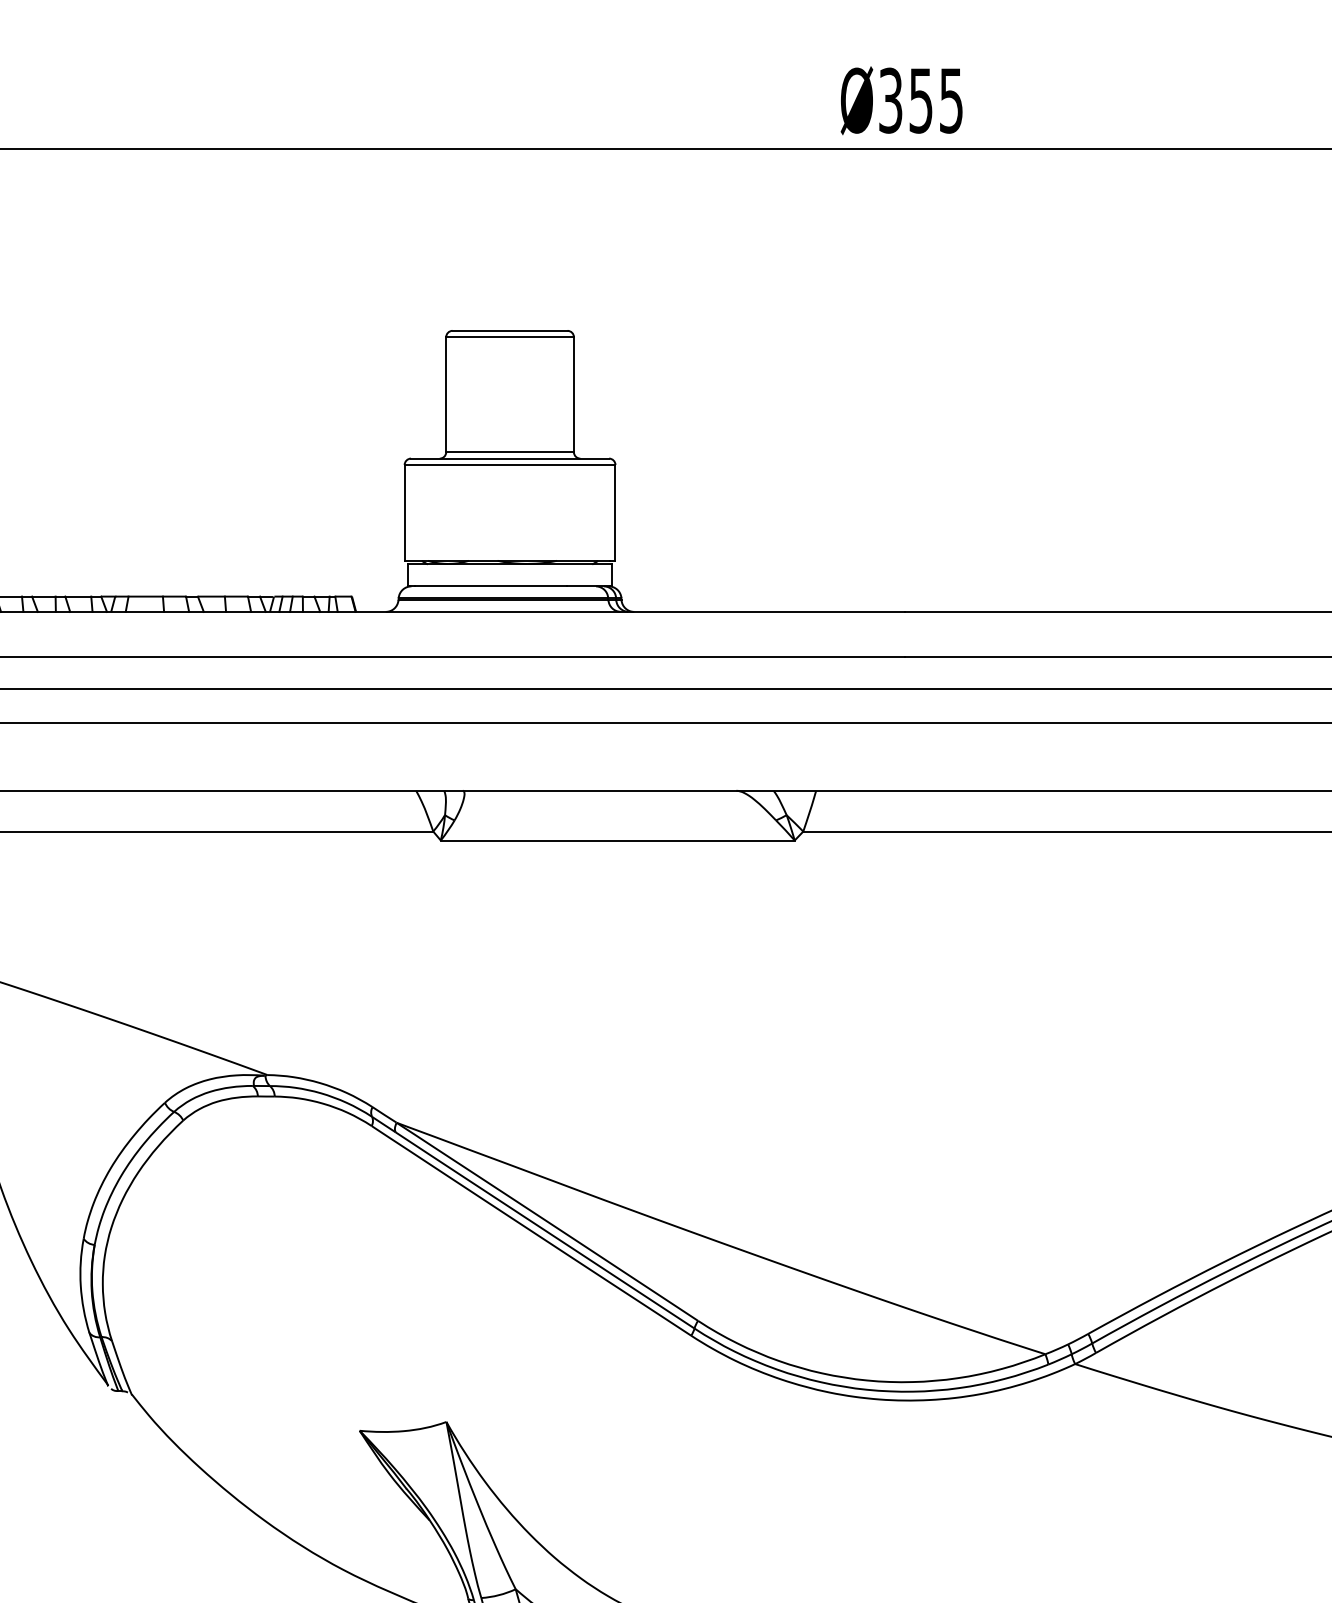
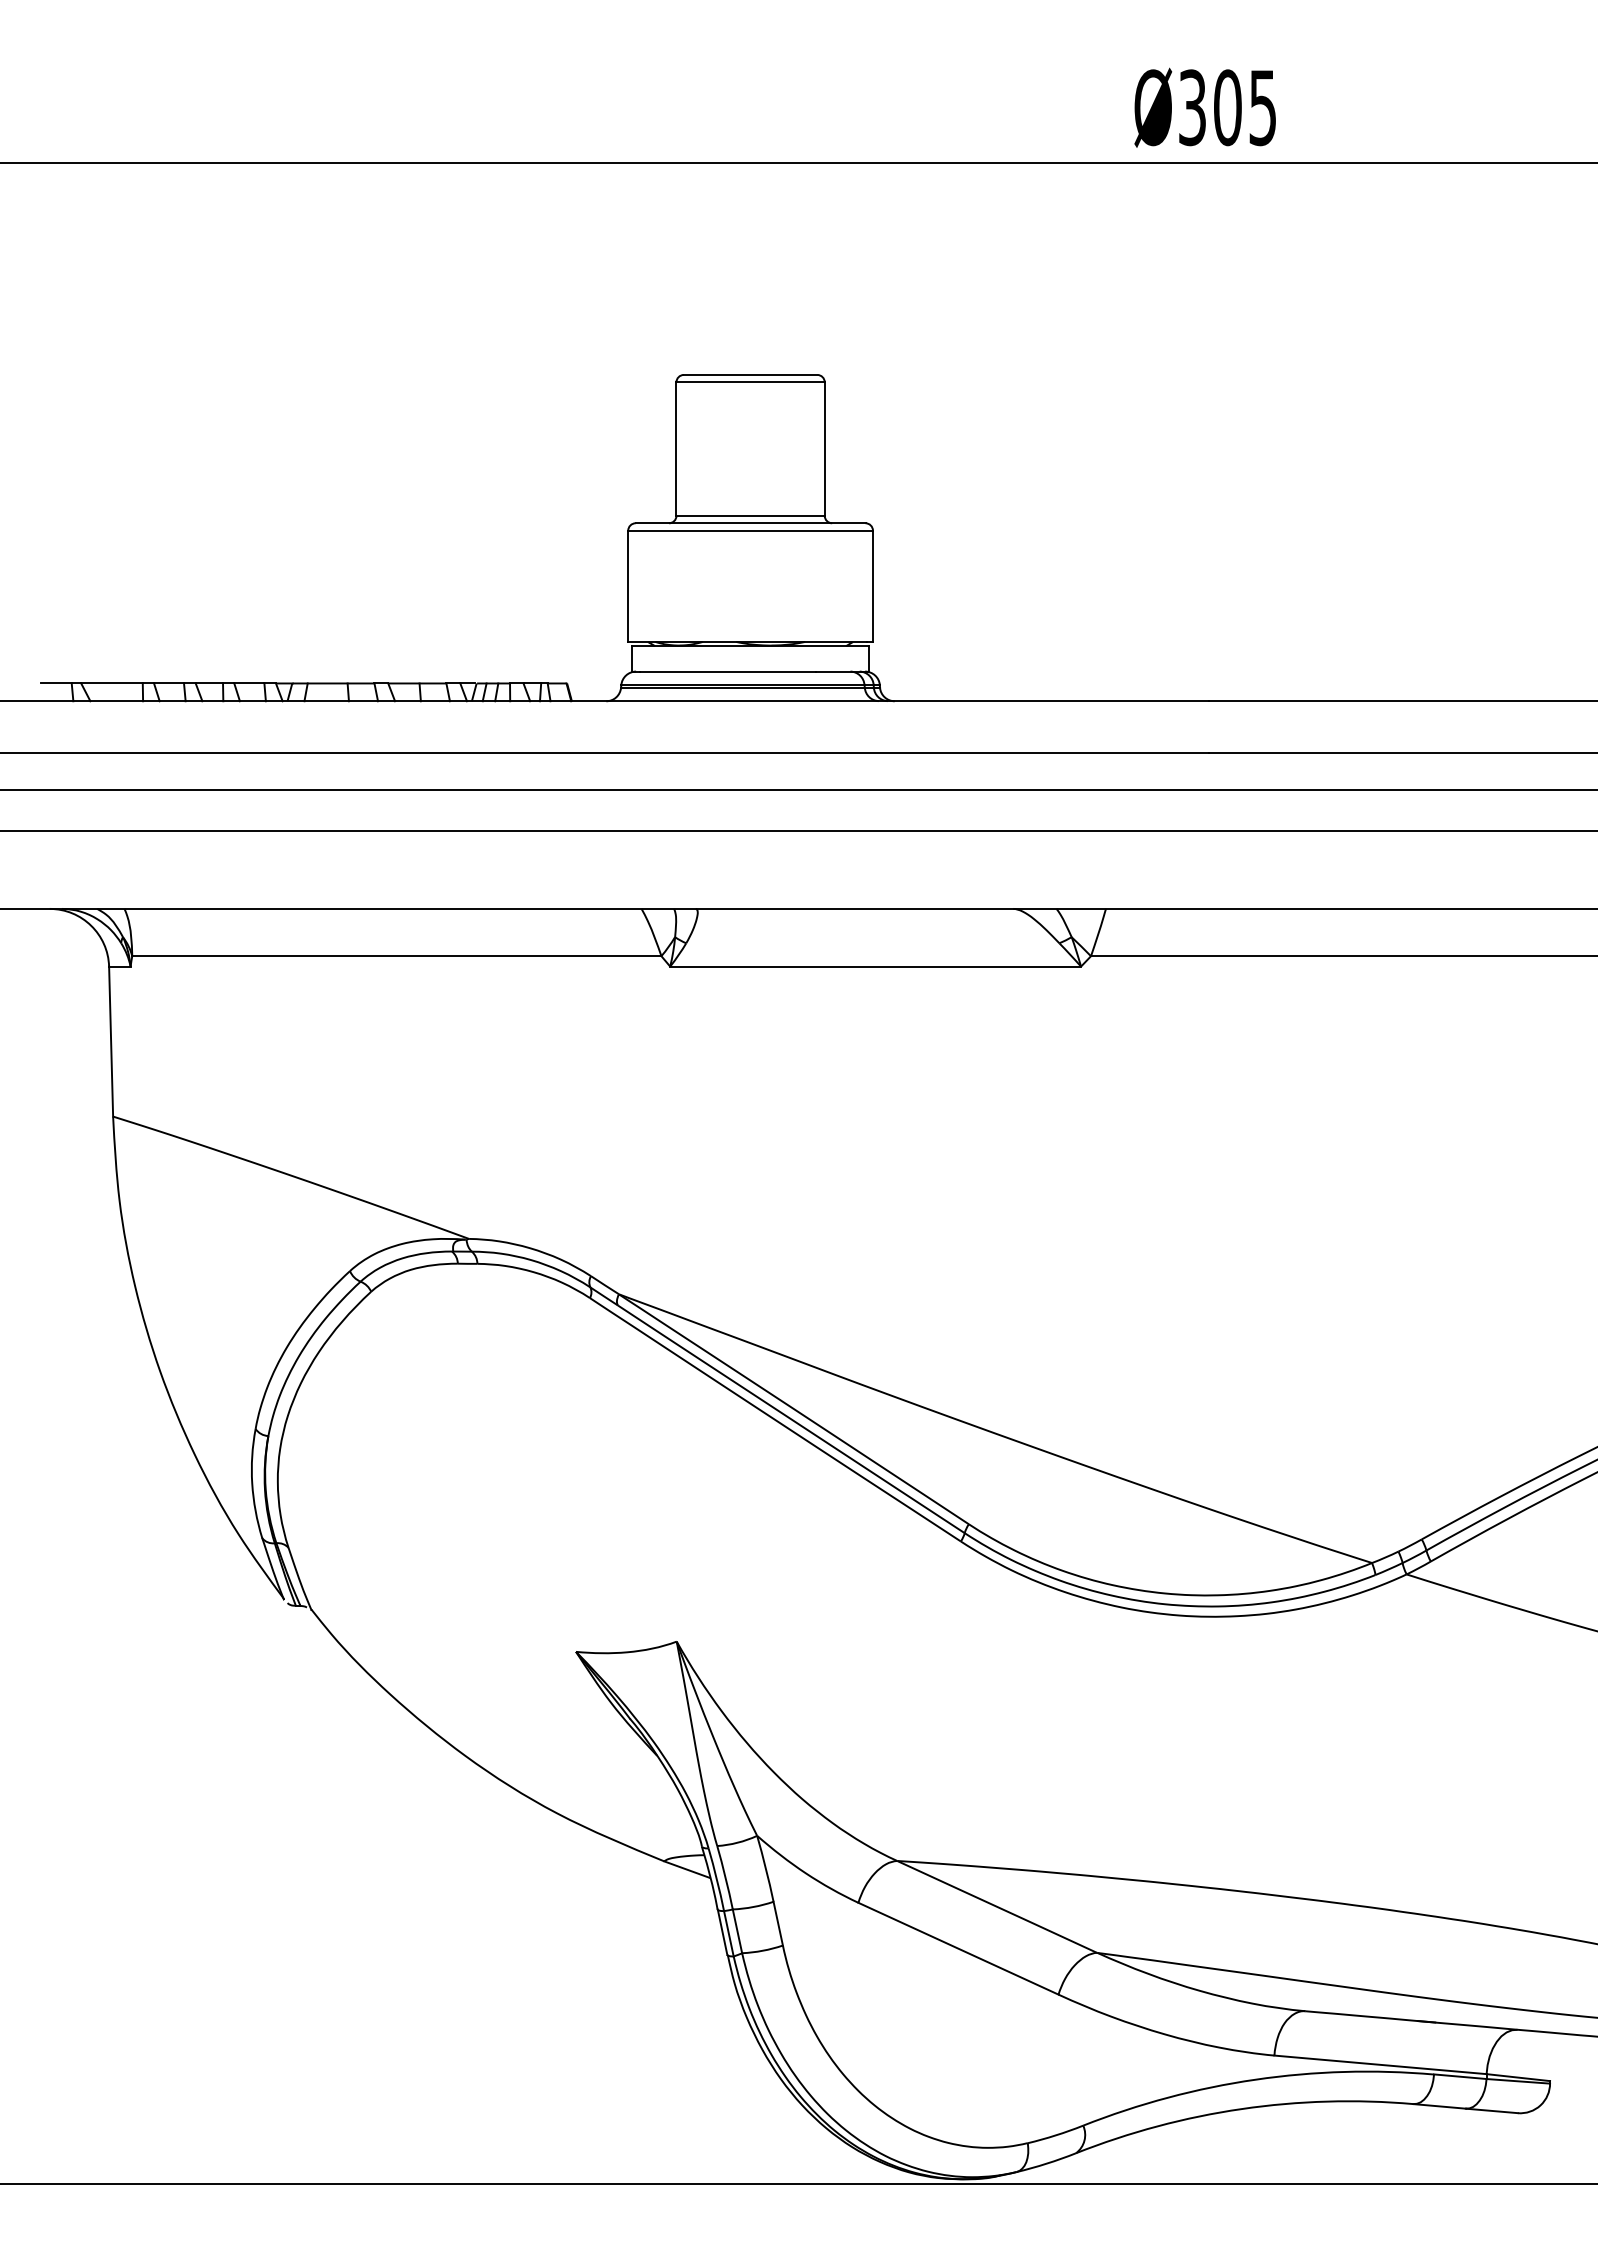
text: (920, 100) -> (1227, 107), Ø355 -> Ø305

